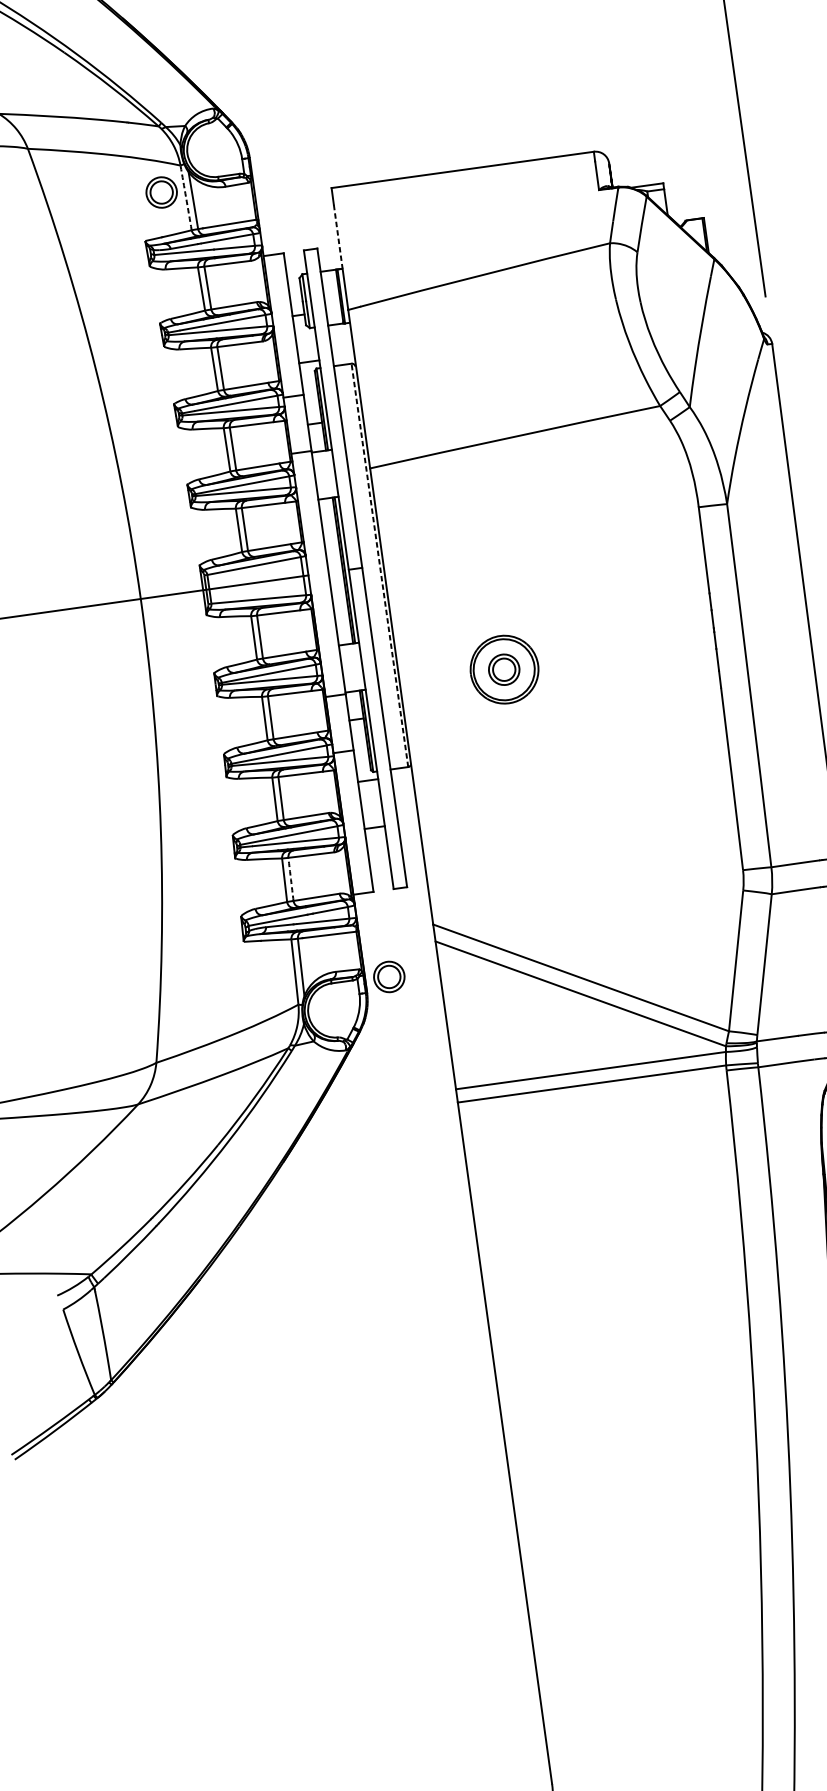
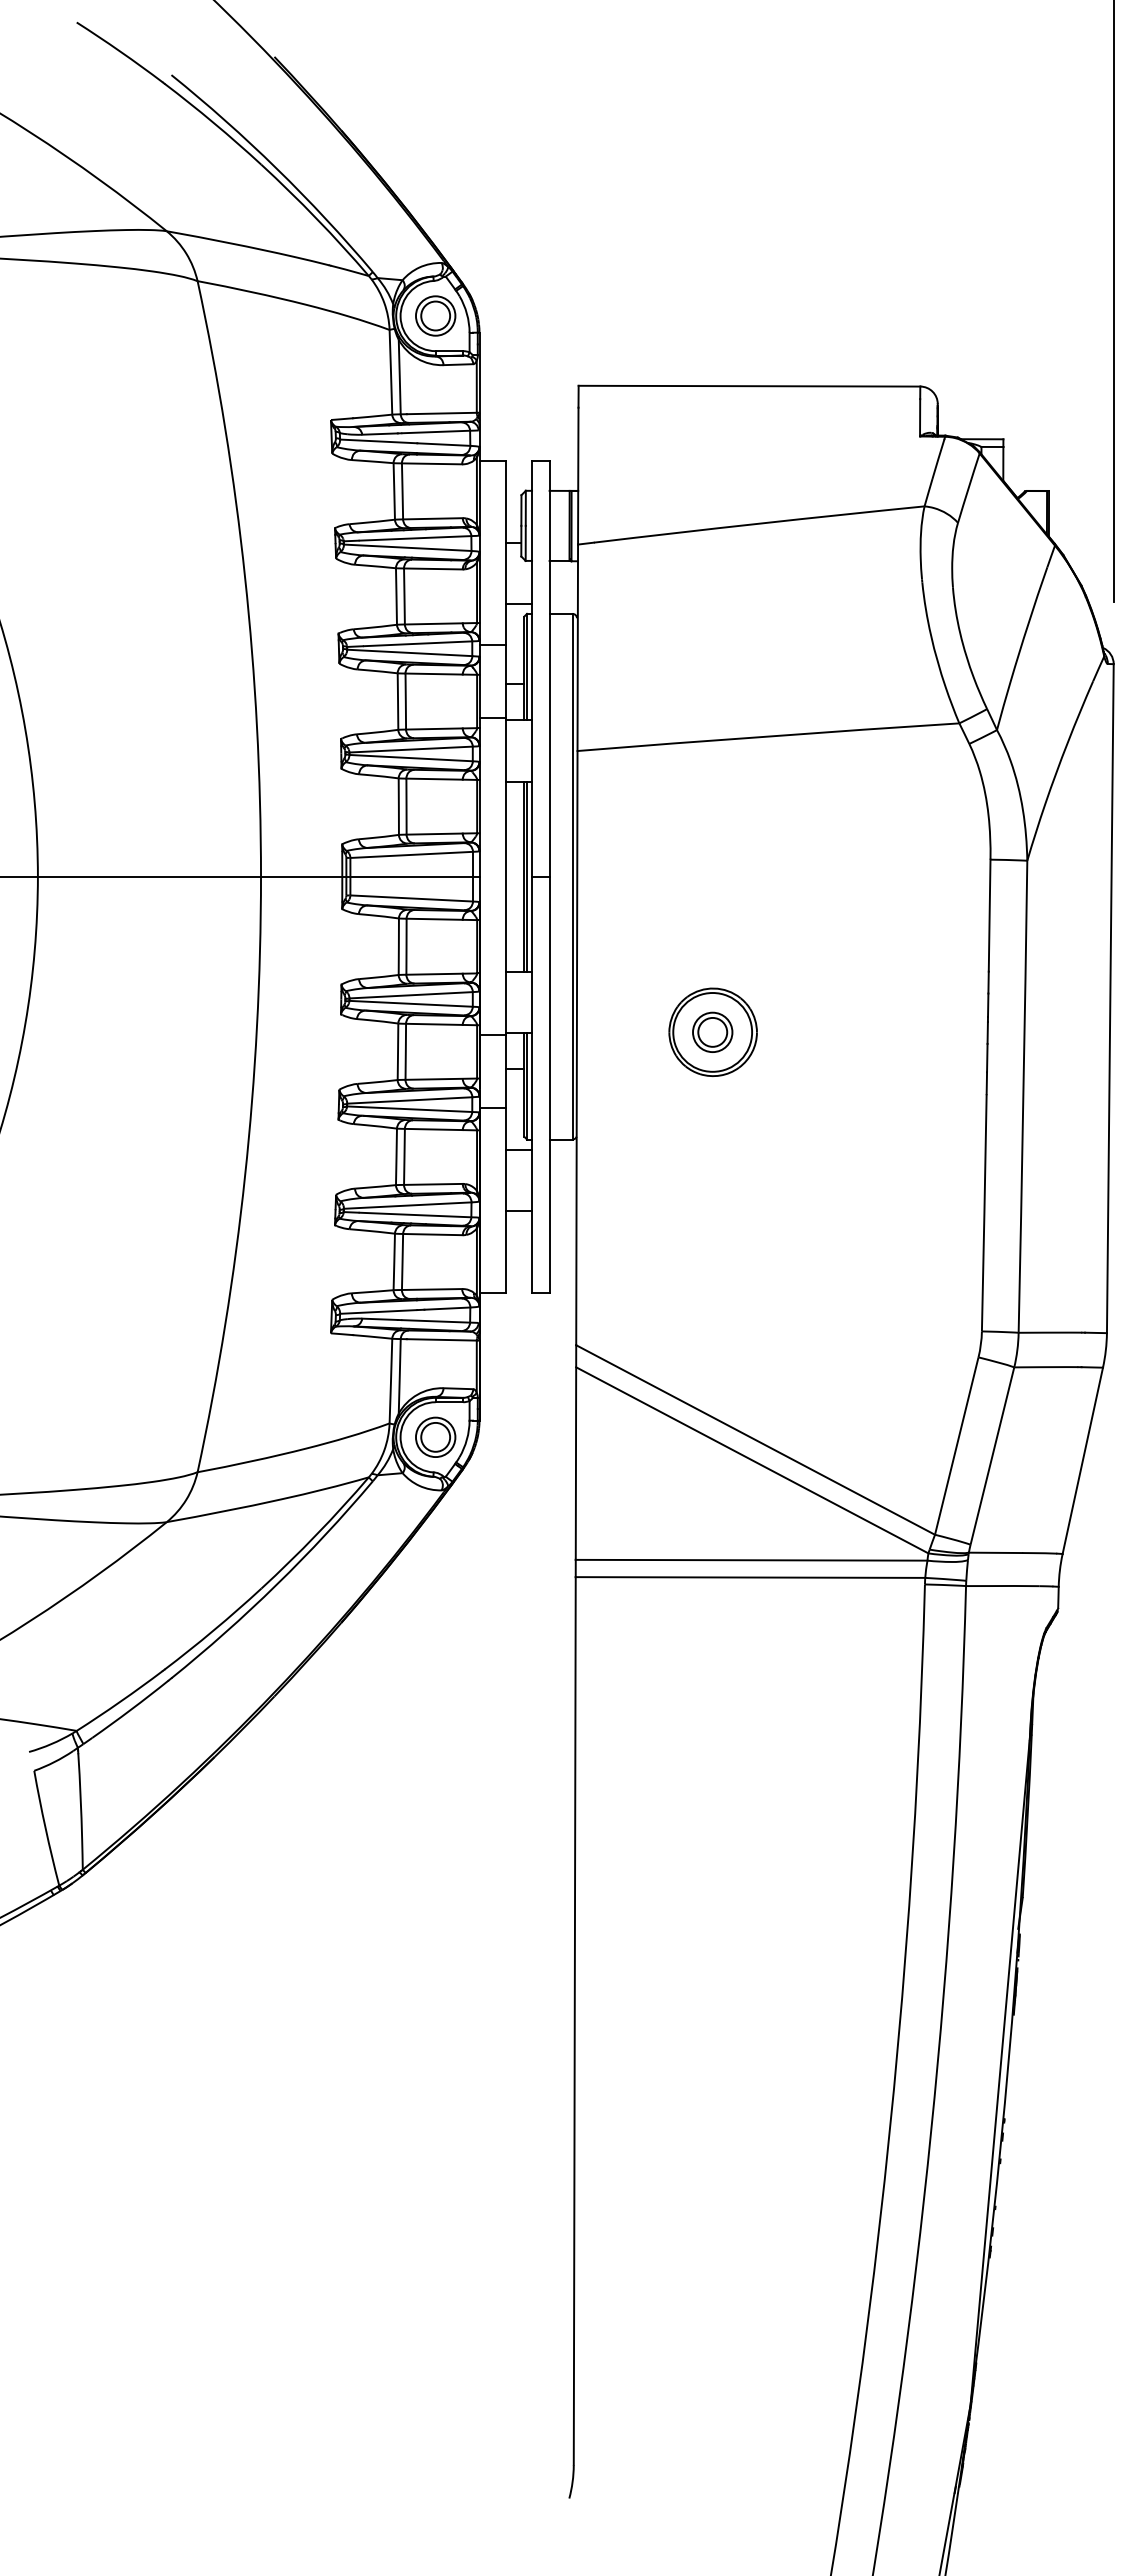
part: (161, 192) -> (435, 315), moved
arc: (185, 198) -> (390, 372), dashed -> solid
line: (338, 236) -> (578, 449), dashed -> solid
line: (379, 565) -> (572, 876), dashed -> solid
arc: (290, 879) -> (402, 1261), dashed -> solid
part: (389, 976) -> (435, 1436), moved

